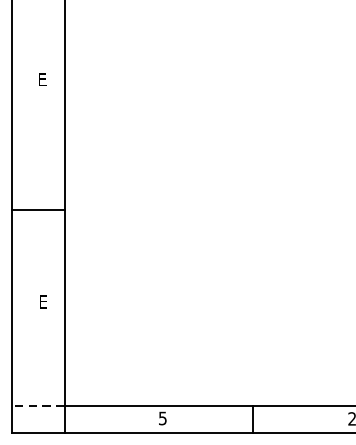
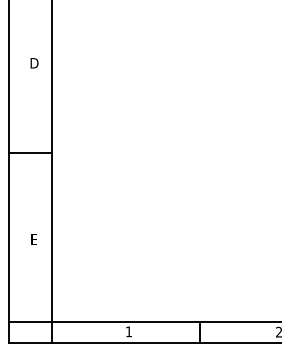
text: (43, 79) -> (34, 63), E -> D
line: (38, 209) -> (30, 152), moved
line: (37, 406) -> (29, 322), dashed -> solid
text: (162, 418) -> (128, 331), 5 -> 1

